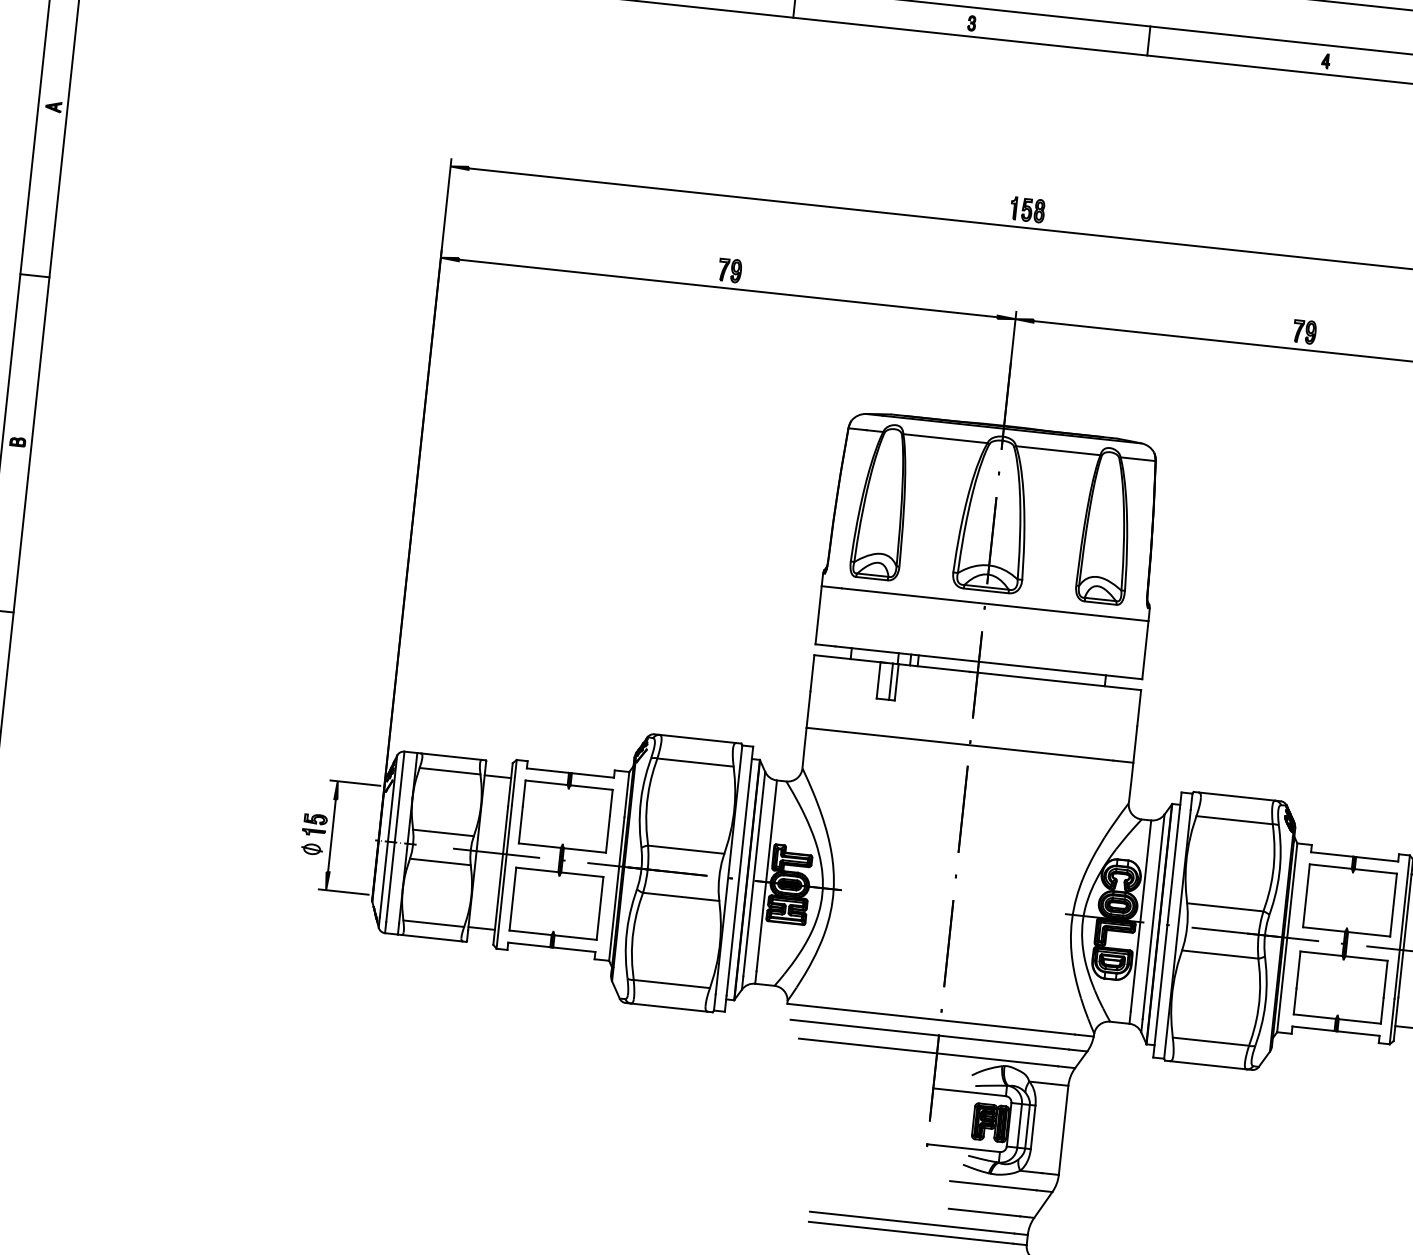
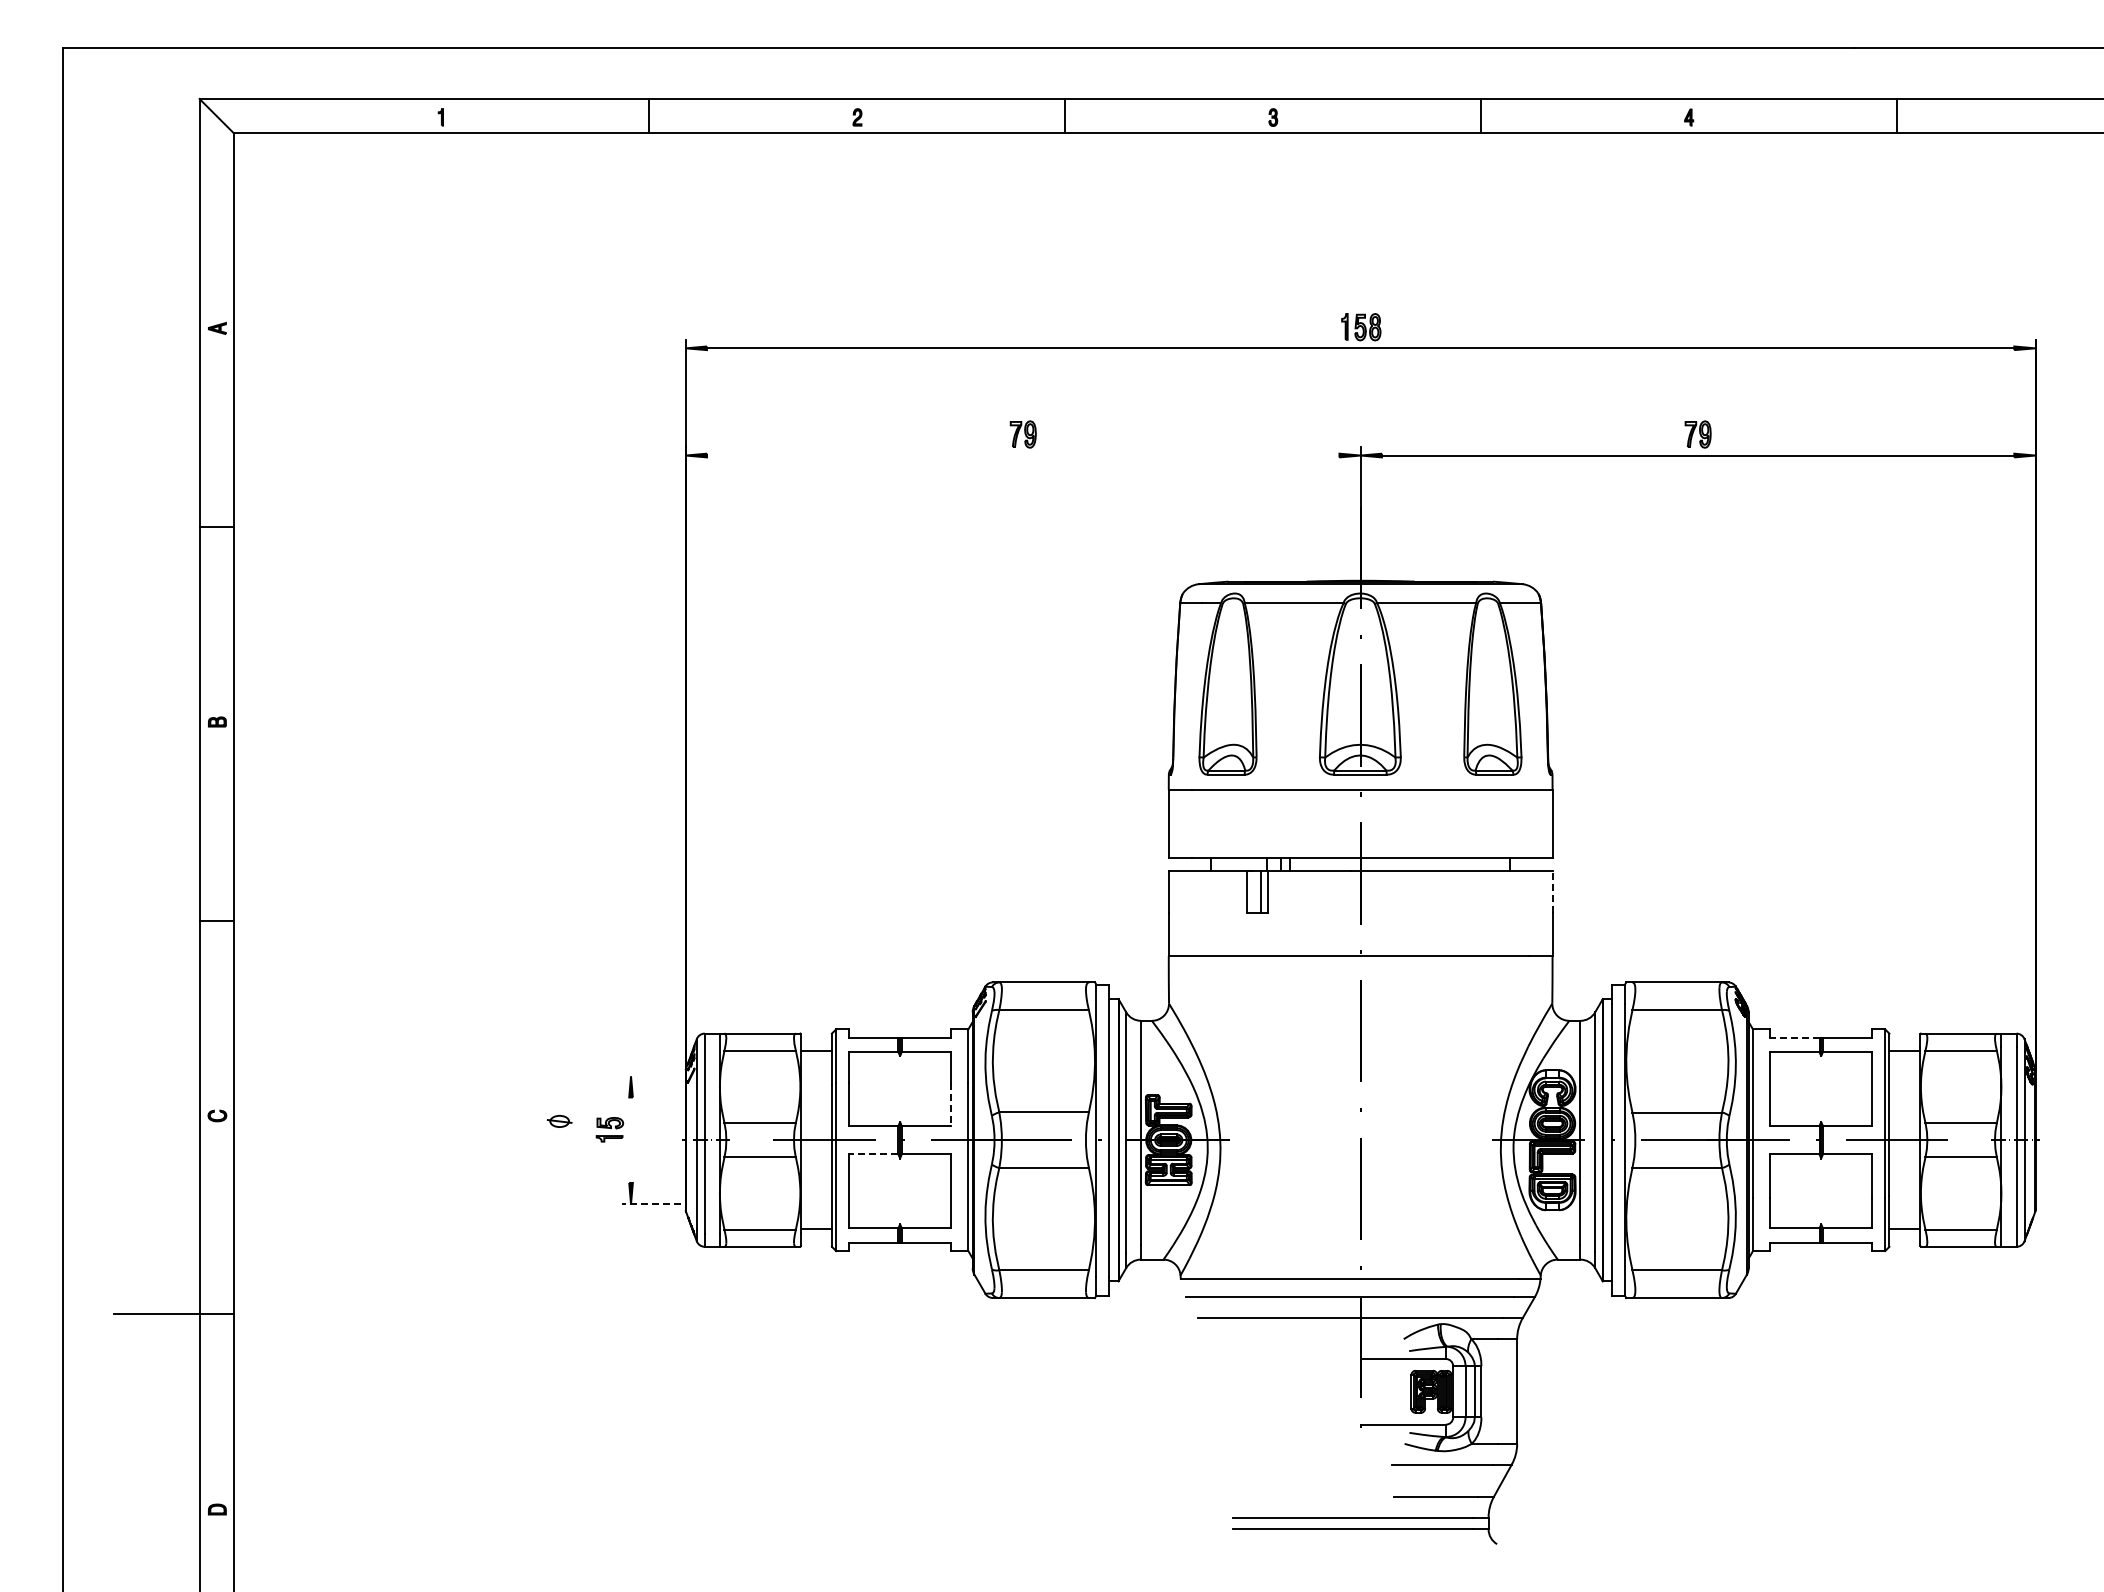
line: (728, 288) -> (1023, 455), removed
line: (1139, 707) -> (1552, 891), solid -> dashed
line: (355, 783) -> (651, 1076), removed
line: (608, 834) -> (951, 1104), solid -> dashed
line: (332, 835) -> (631, 1139), removed
part: (312, 848) -> (559, 1120), moved
line: (1331, 854) -> (1794, 1037), solid -> dashed
line: (537, 869) -> (873, 1154), solid -> dashed
line: (343, 892) -> (651, 1204), solid -> dashed

